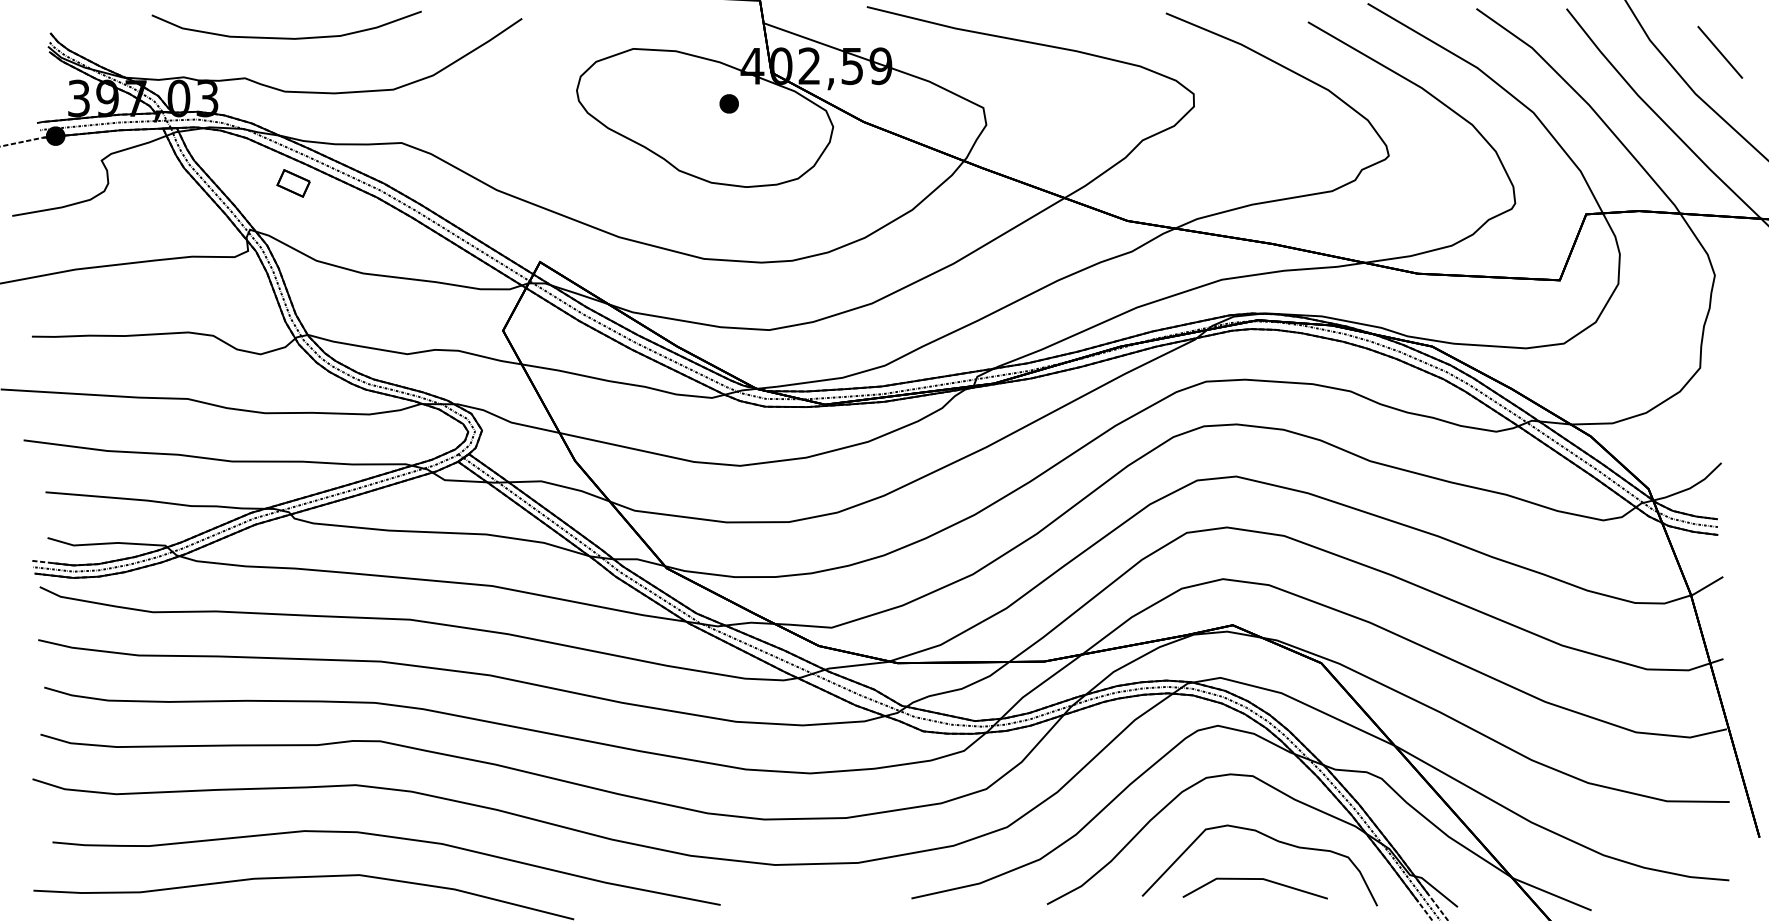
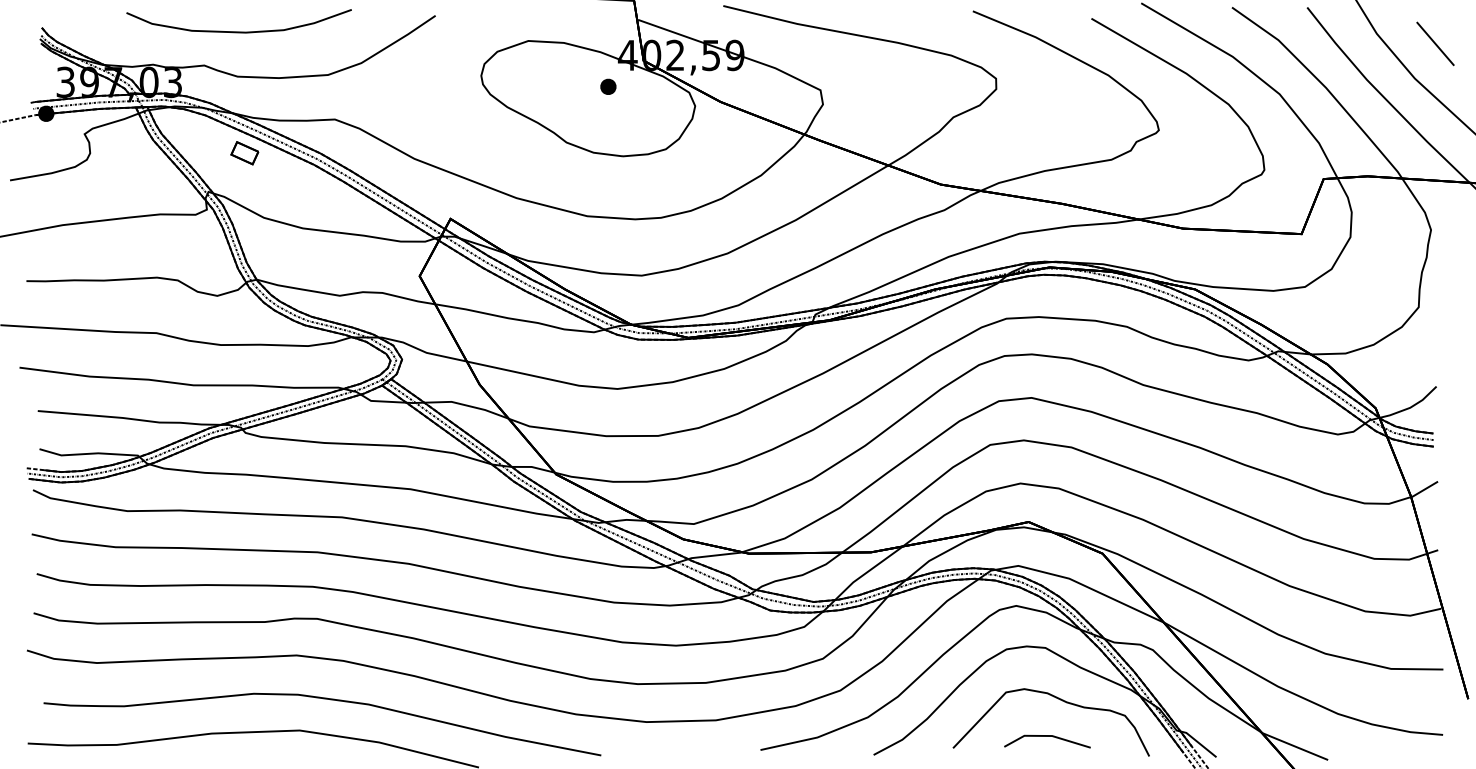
part: (1255, 888) -> (1047, 741), size x0.71

